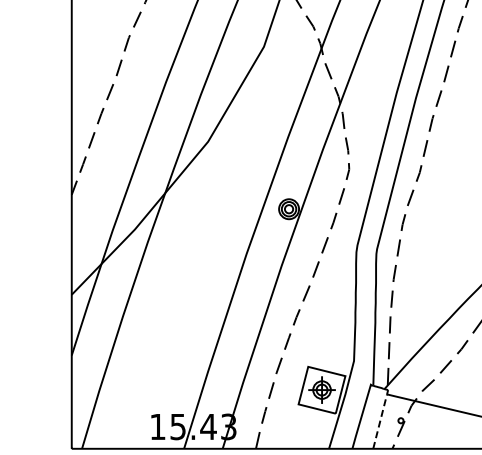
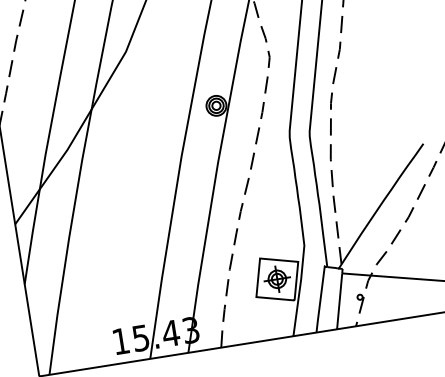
line: (380, 421) -> (339, 301), dashed -> solid

